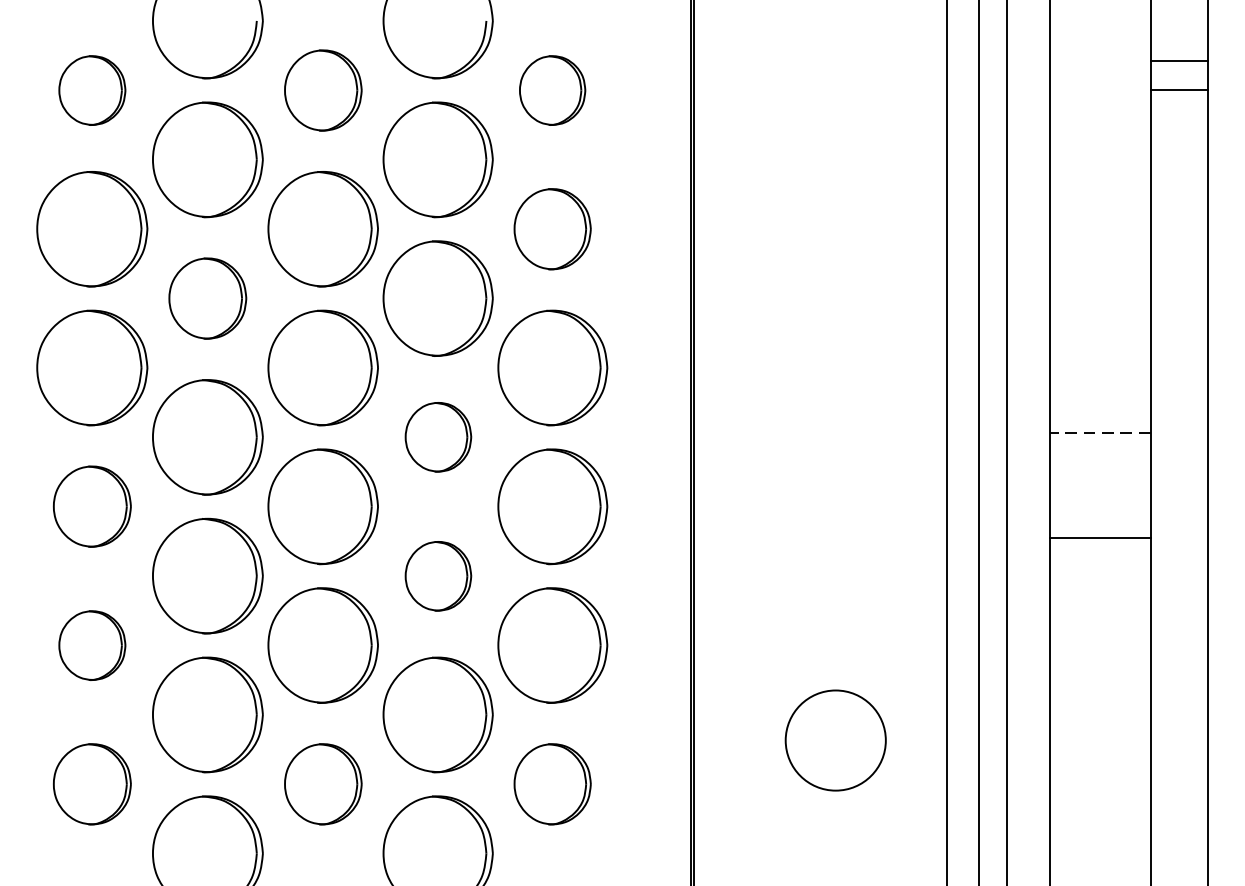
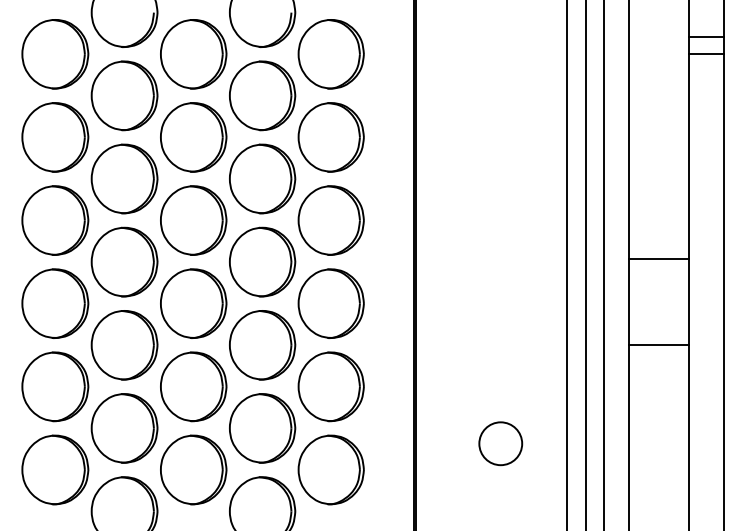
part: (92, 90) -> (55, 54), size x1.67
part: (322, 90) -> (193, 54), size x1.43
part: (551, 90) -> (330, 54), size x1.67
part: (551, 229) -> (330, 137), size x1.43
part: (207, 297) -> (124, 178), size x1.43
line: (1100, 432) -> (659, 259), dashed -> solid
part: (438, 436) -> (262, 261), size x1.67
part: (92, 506) -> (55, 303), size x1.43
line: (1100, 538) -> (659, 345), moved
part: (438, 576) -> (262, 345), size x1.67
part: (92, 644) -> (55, 386), size x1.67
circle: (835, 740) -> (500, 443), size x0.71
part: (92, 783) -> (55, 469), size x1.43
part: (322, 783) -> (193, 469), size x1.43
part: (551, 783) -> (330, 469), size x1.43

